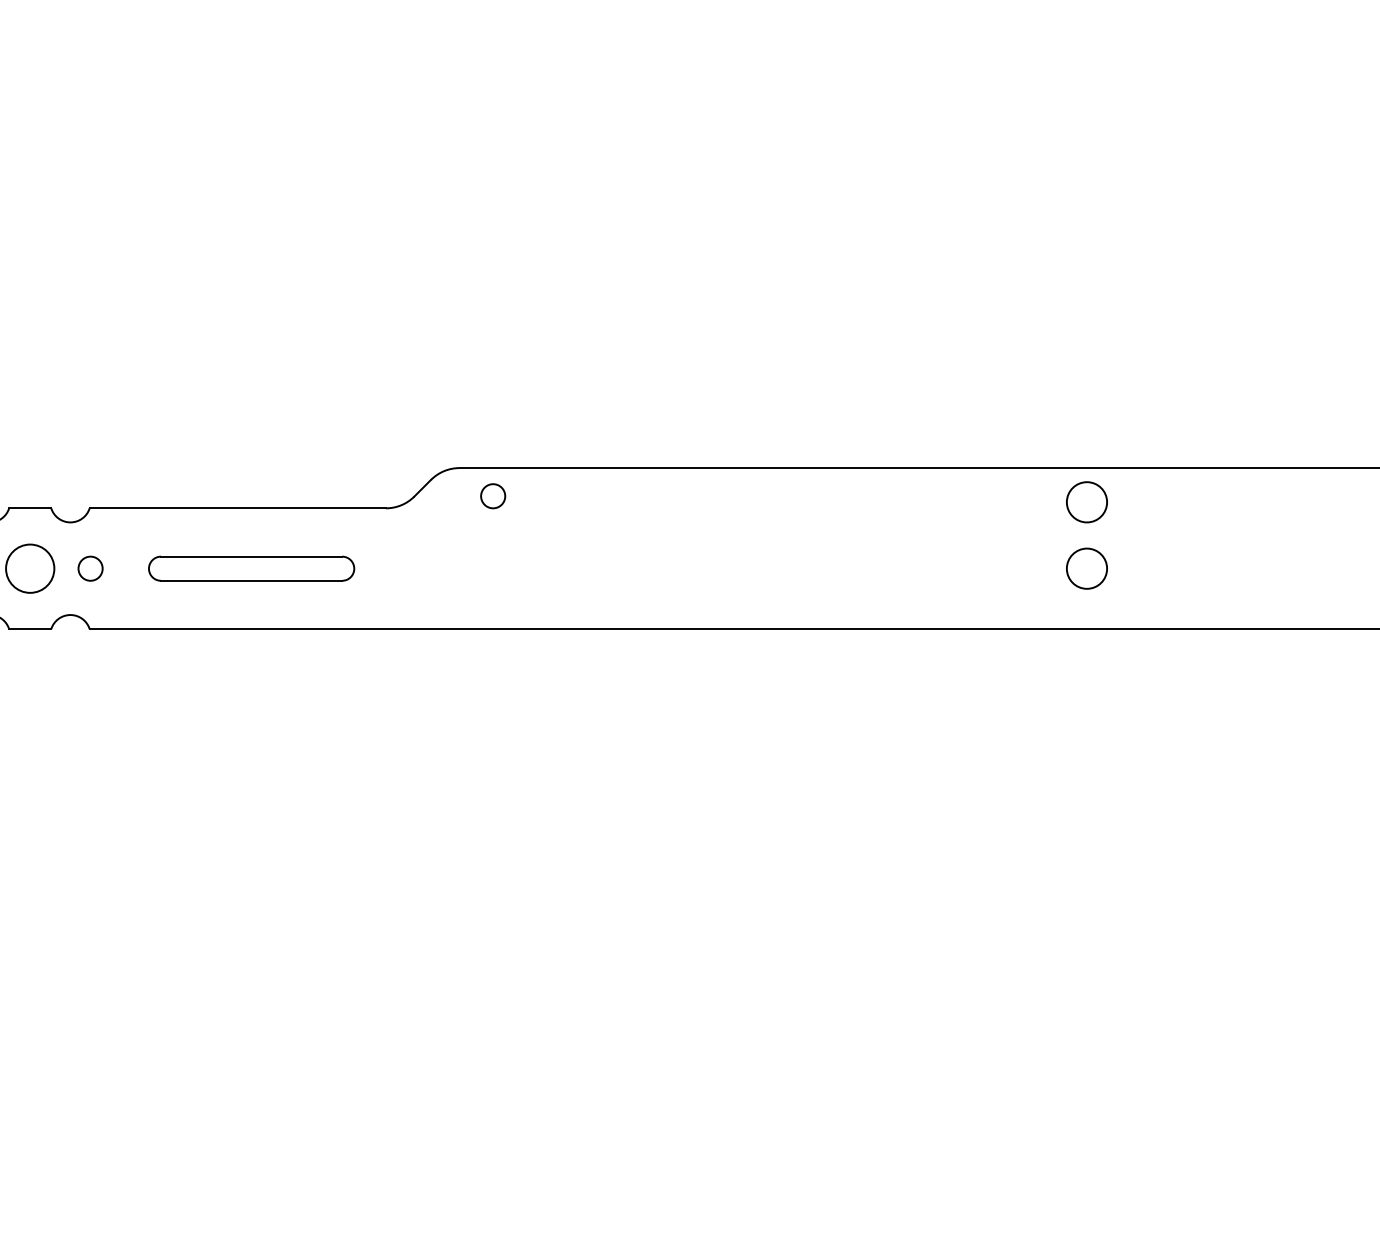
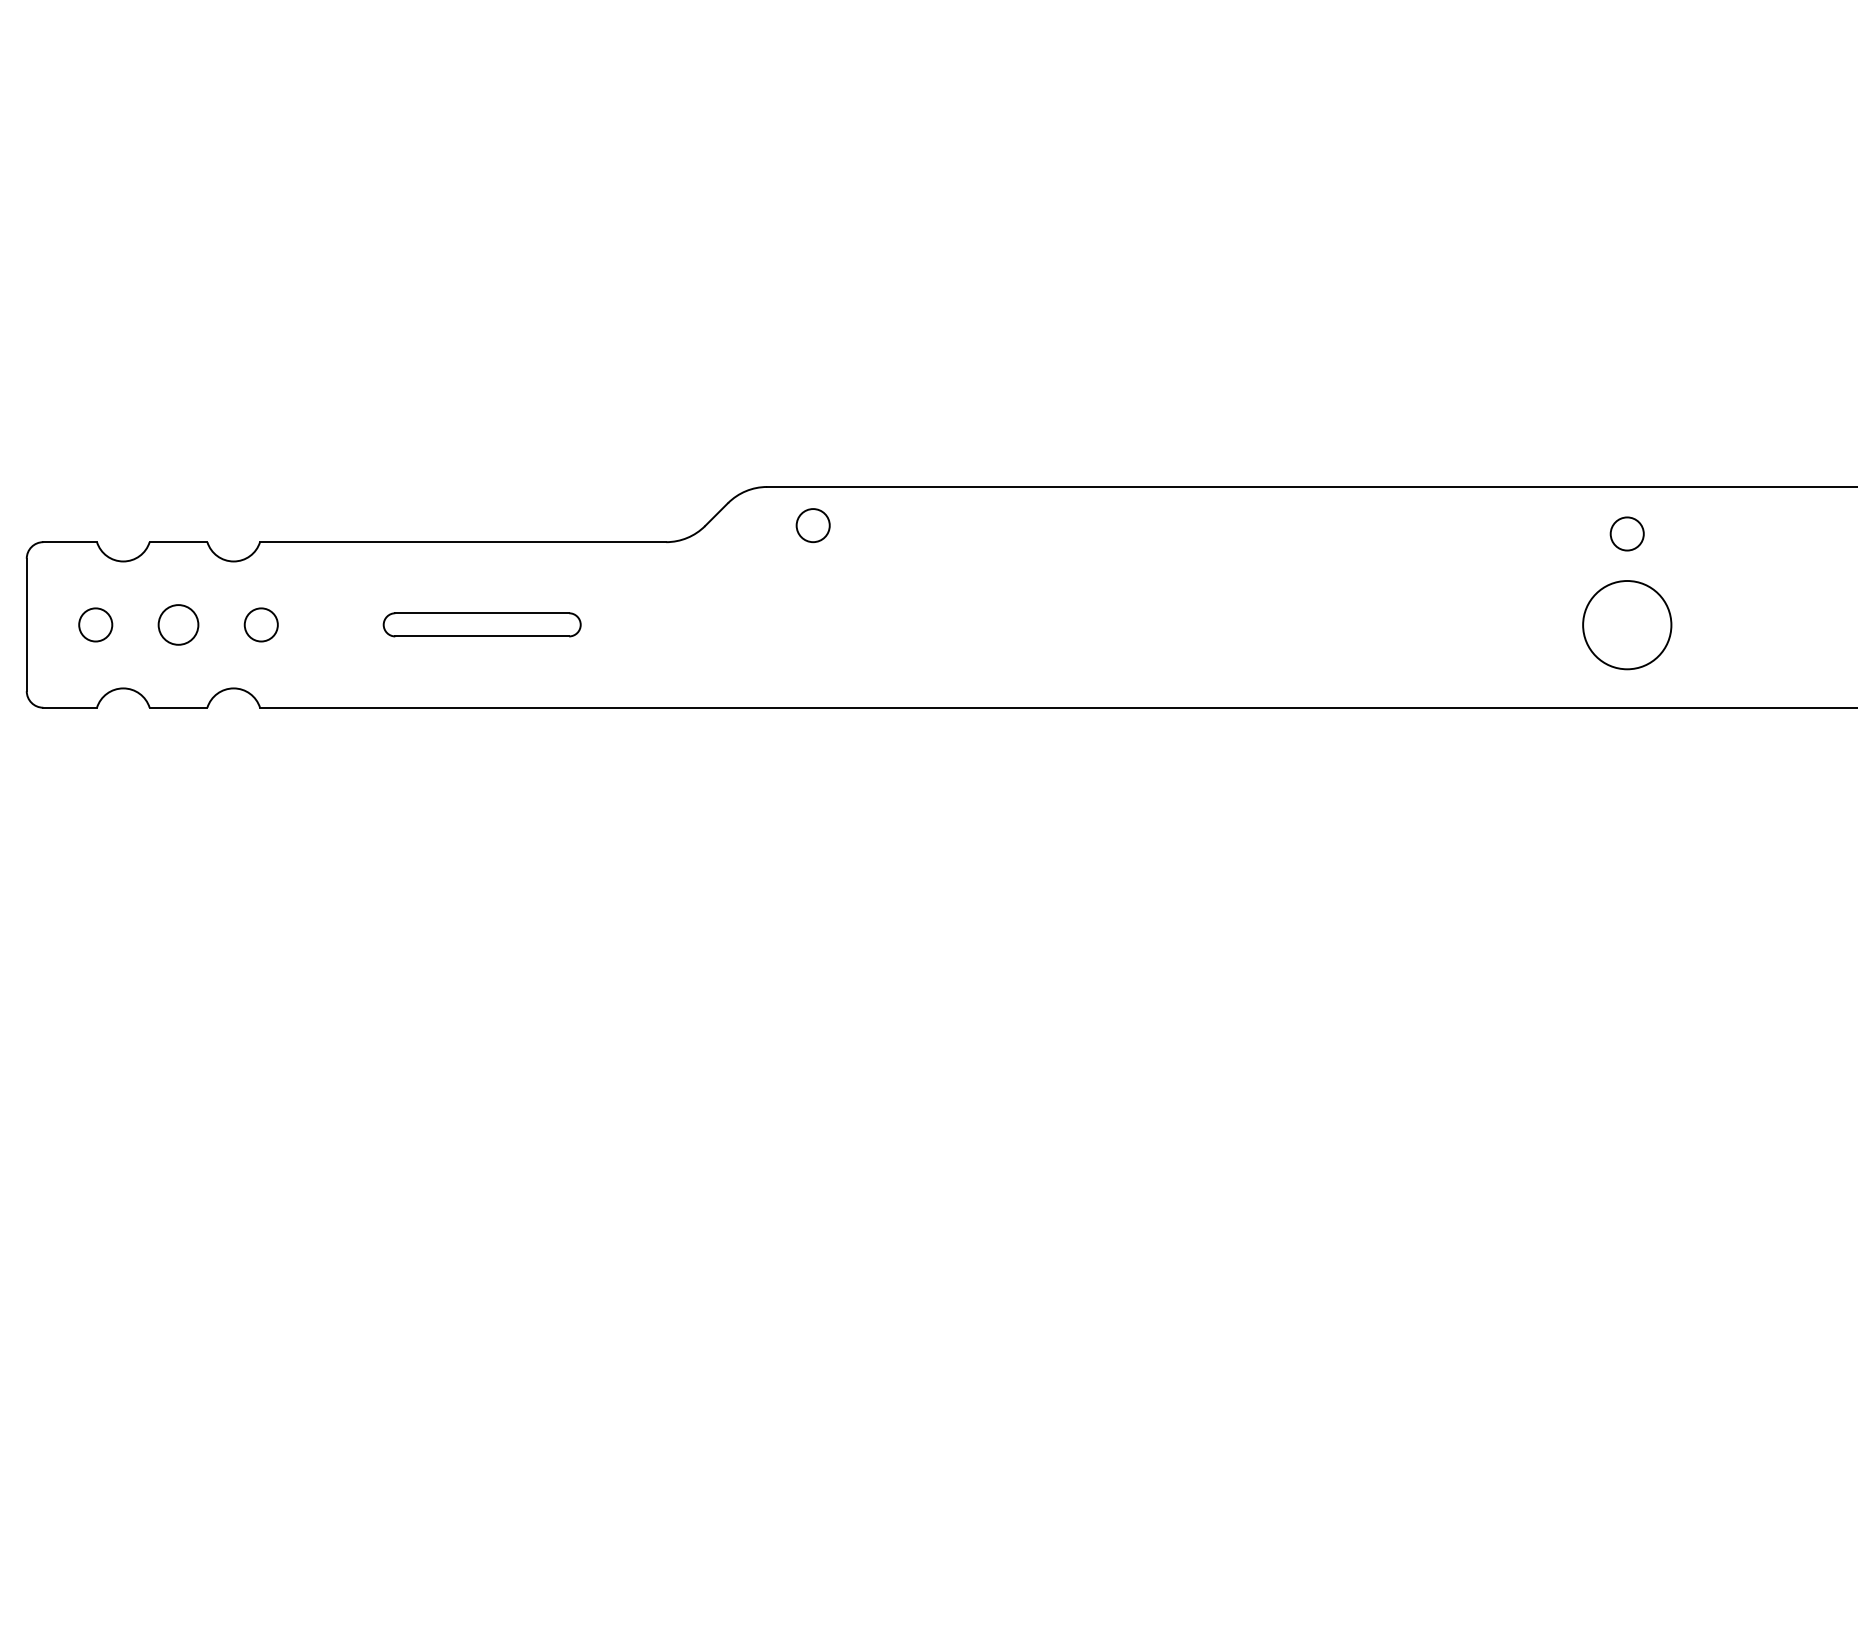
circle: (1086, 502) -> (1626, 534), size x0.6
circle: (30, 568) -> (178, 624), size x0.6
part: (251, 568) -> (481, 624), size x0.7
circle: (1086, 568) -> (1626, 624), size x1.6

